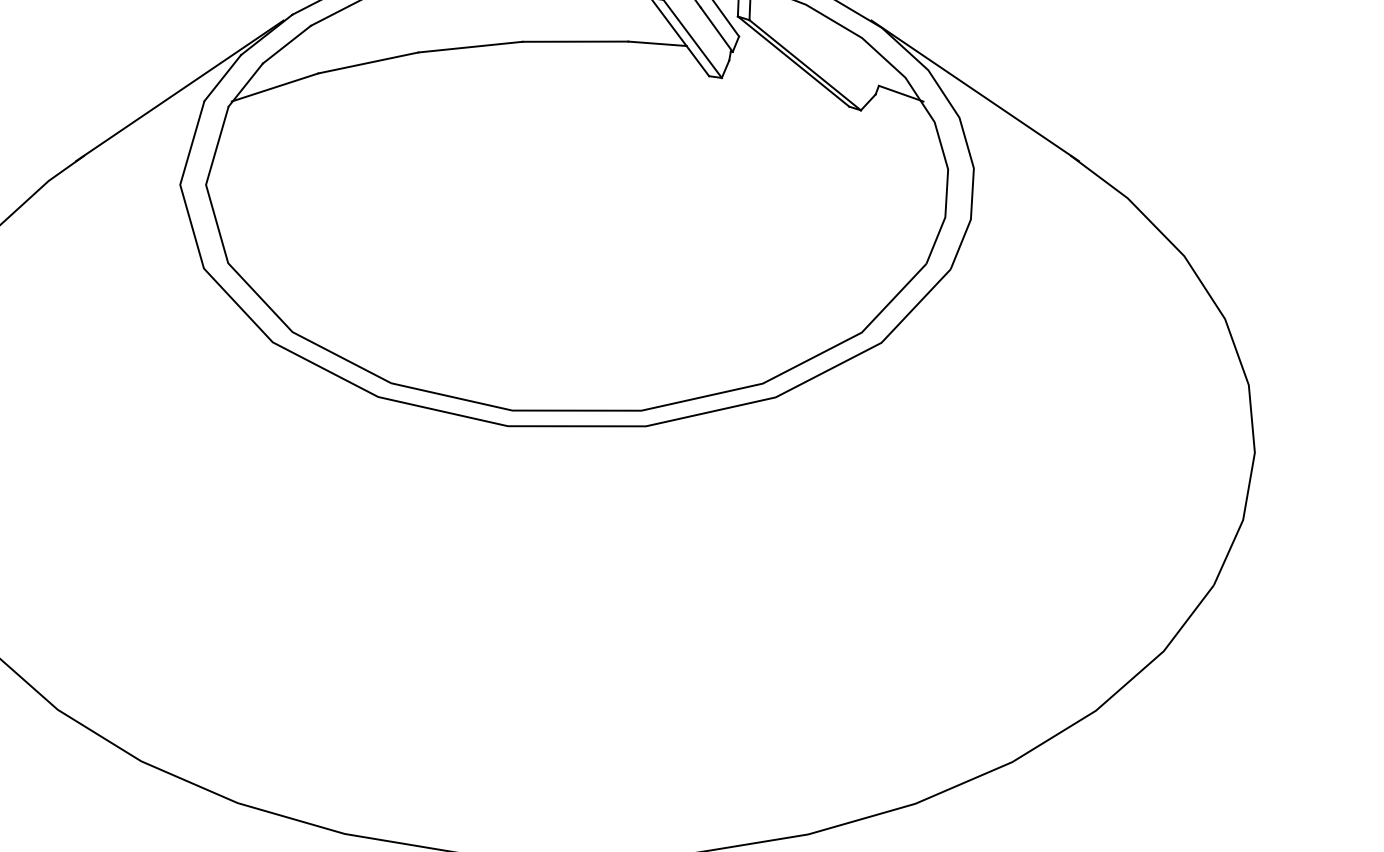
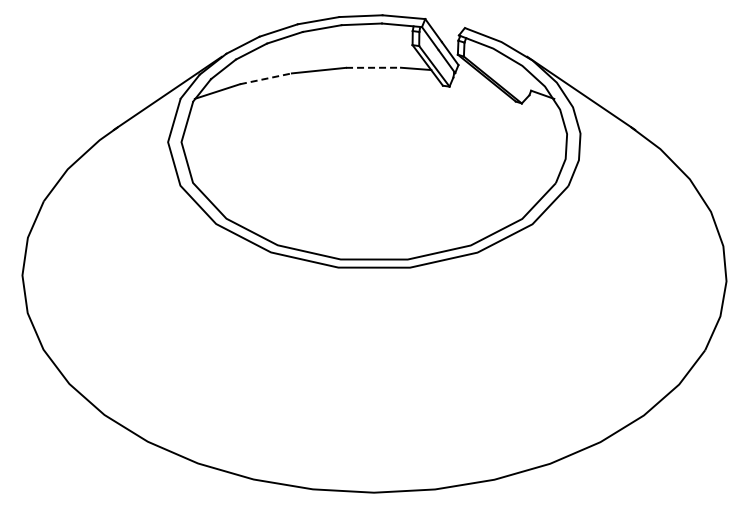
line: (577, 41) -> (374, 67), solid -> dashed
line: (367, 62) -> (265, 78), solid -> dashed

